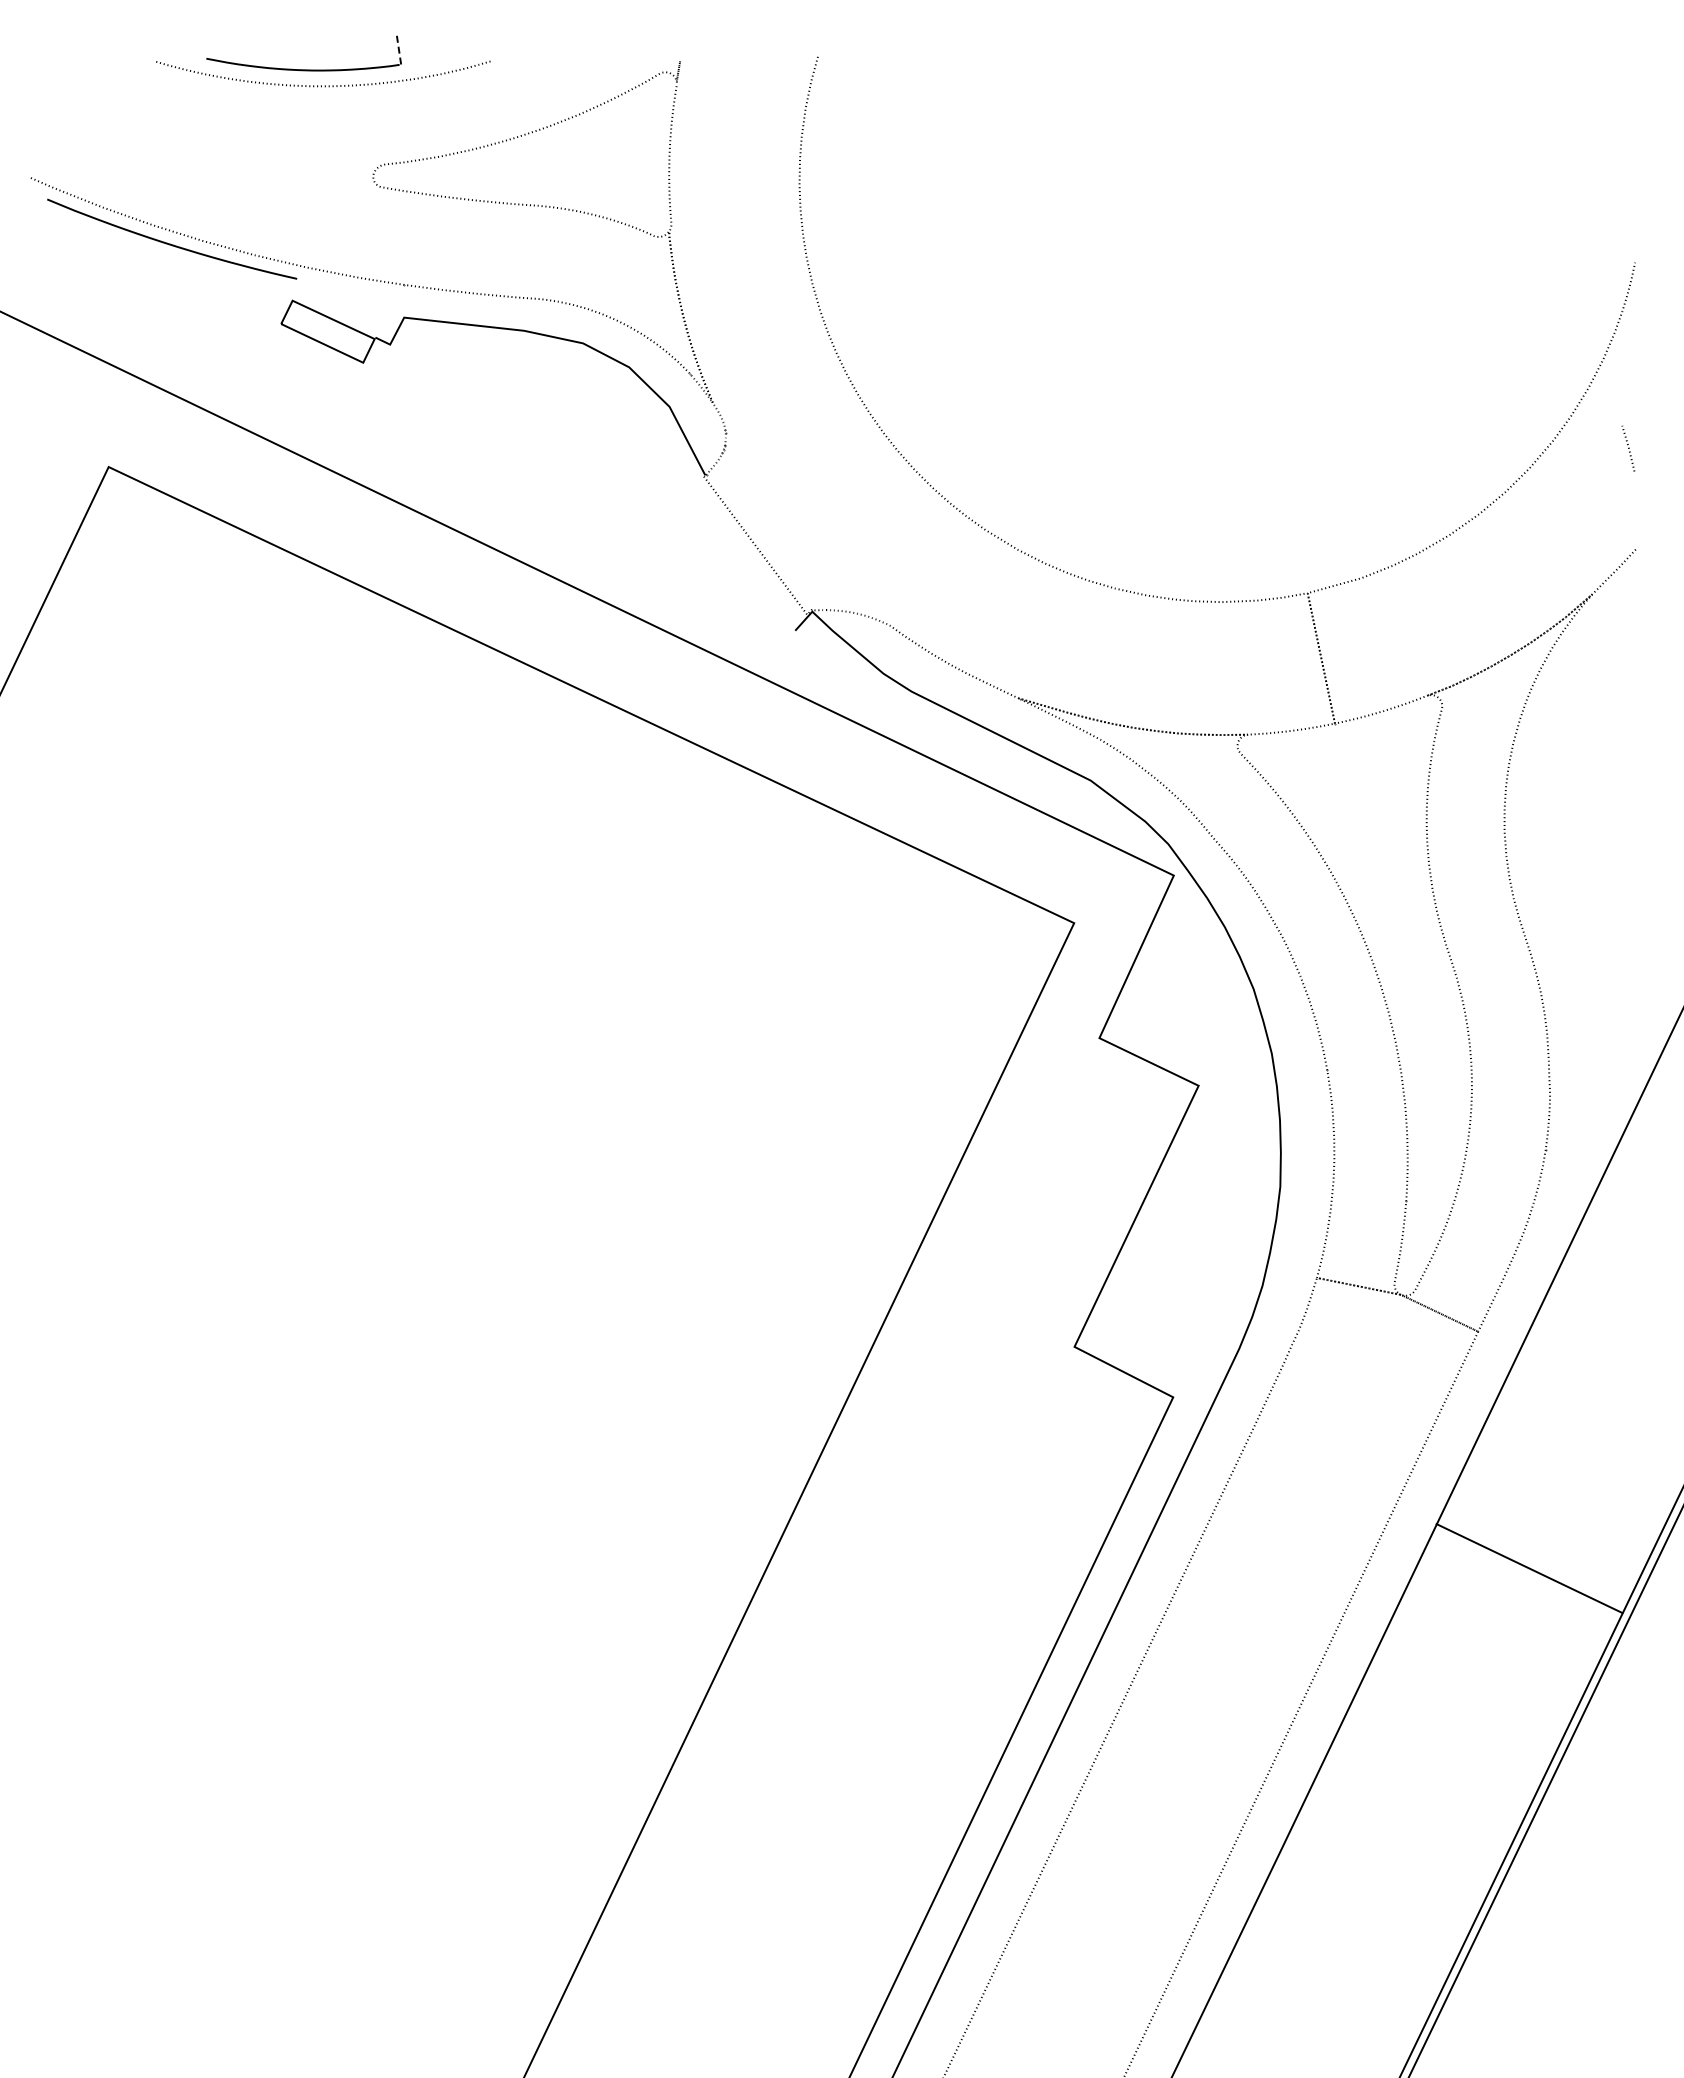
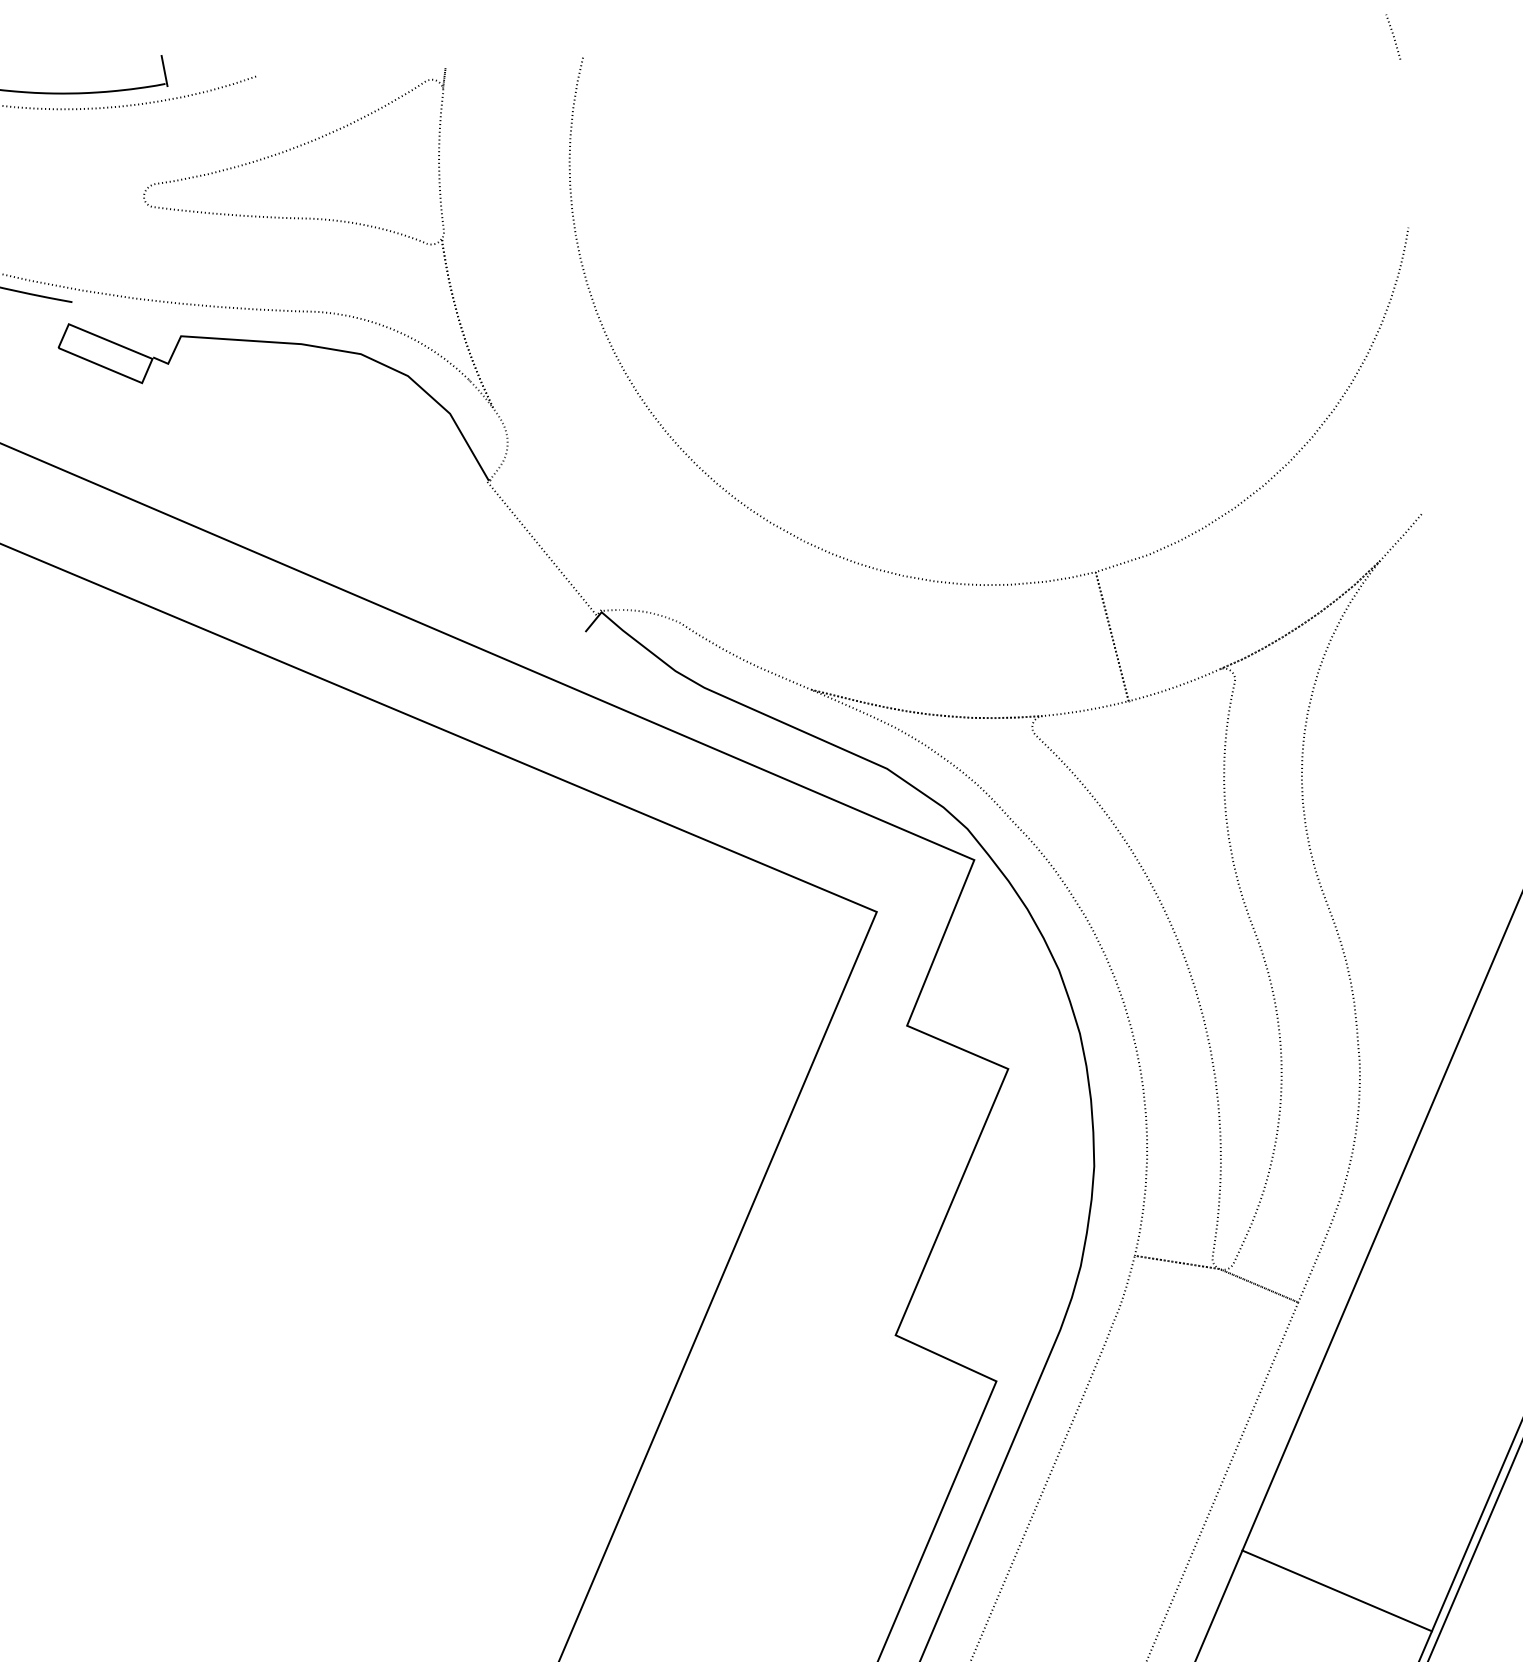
line: (399, 53) -> (164, 72), dashed -> solid
line: (1628, 448) -> (1393, 36), moved
line: (1529, 1568) -> (1337, 1590), moved

